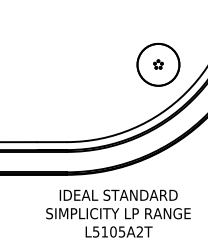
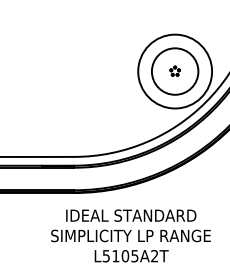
circle: (158, 64) -> (175, 71), size x1.6

